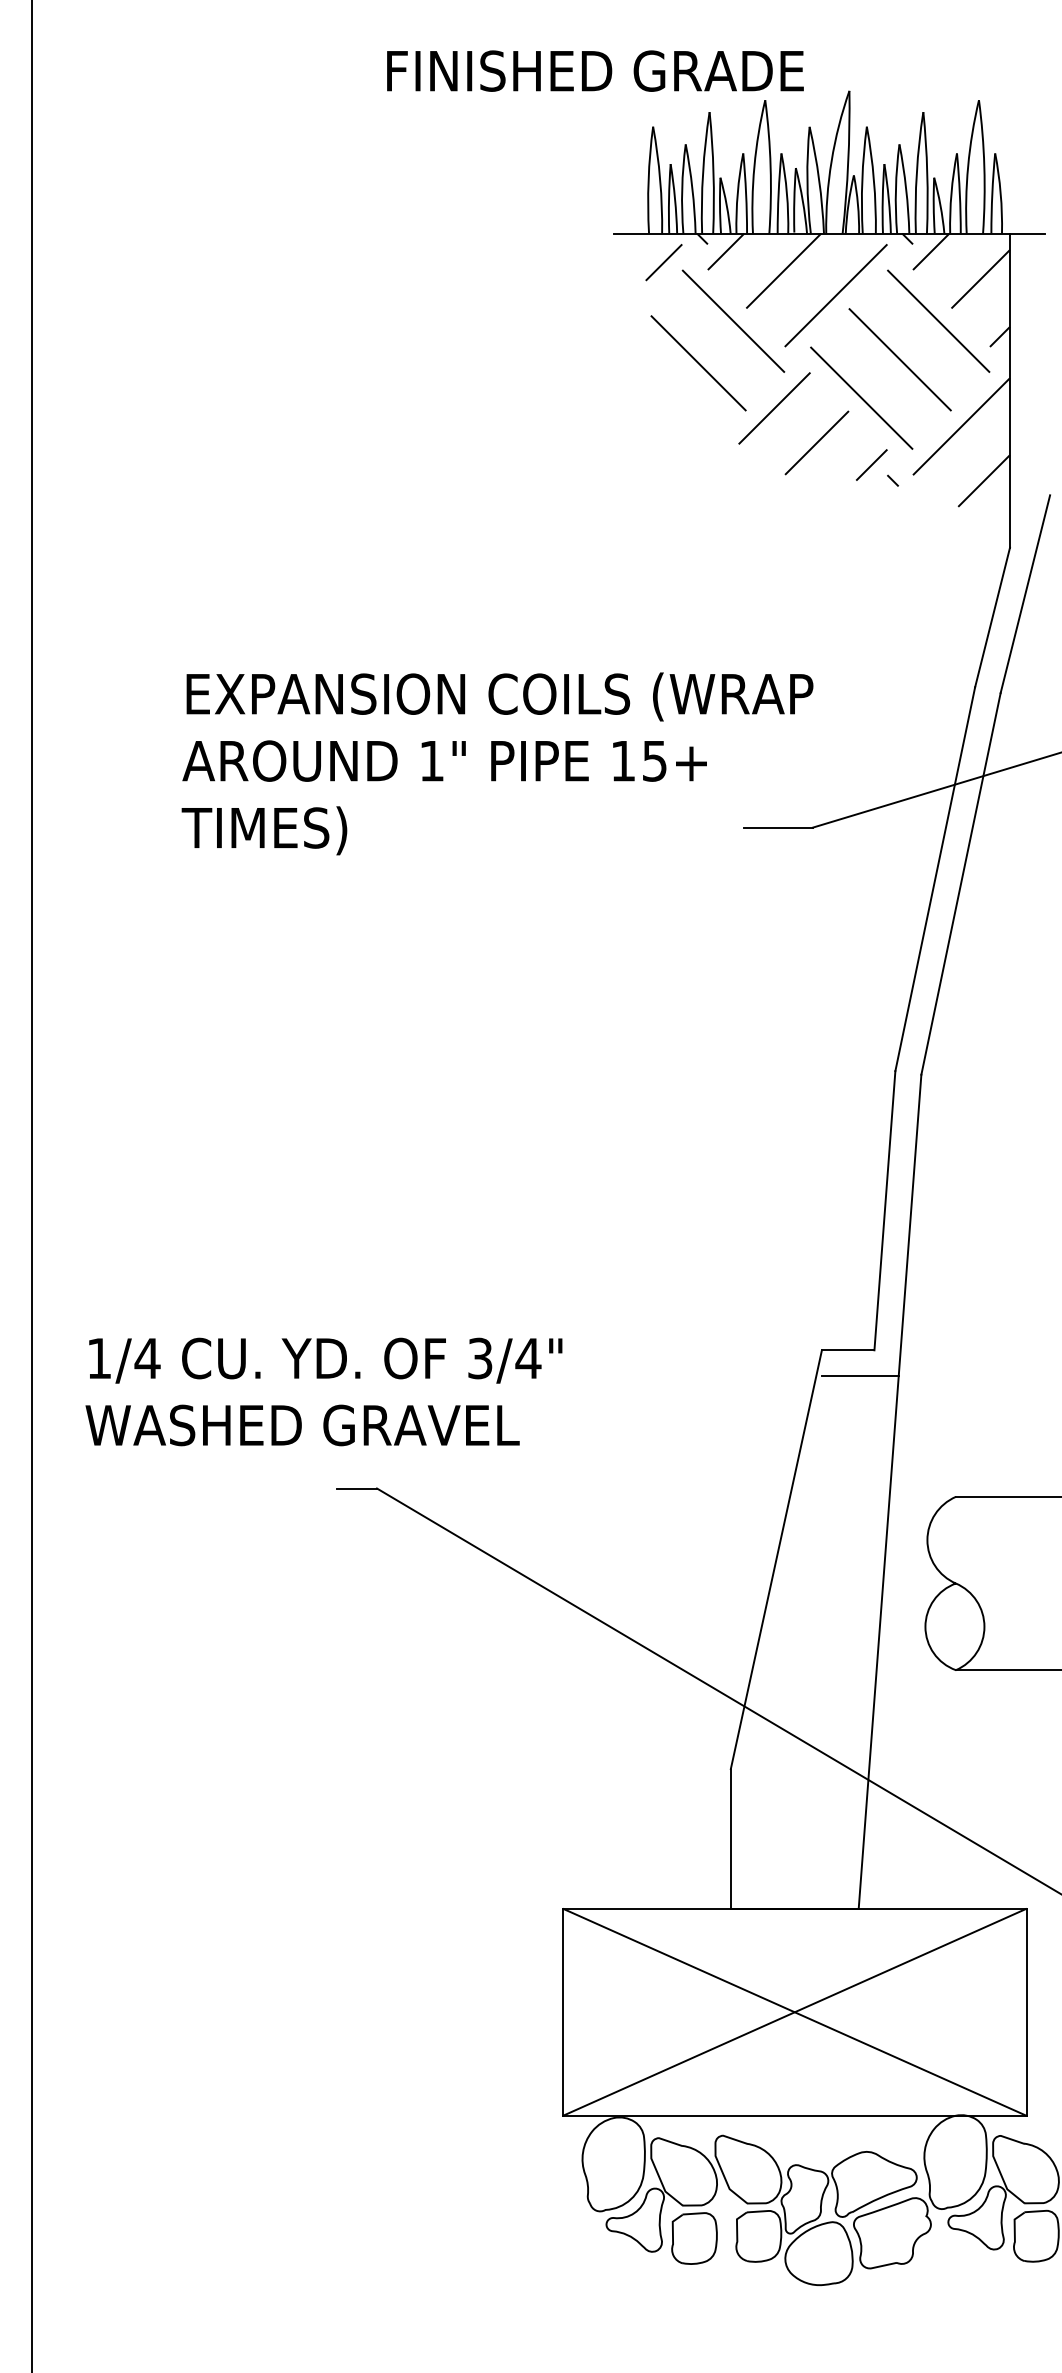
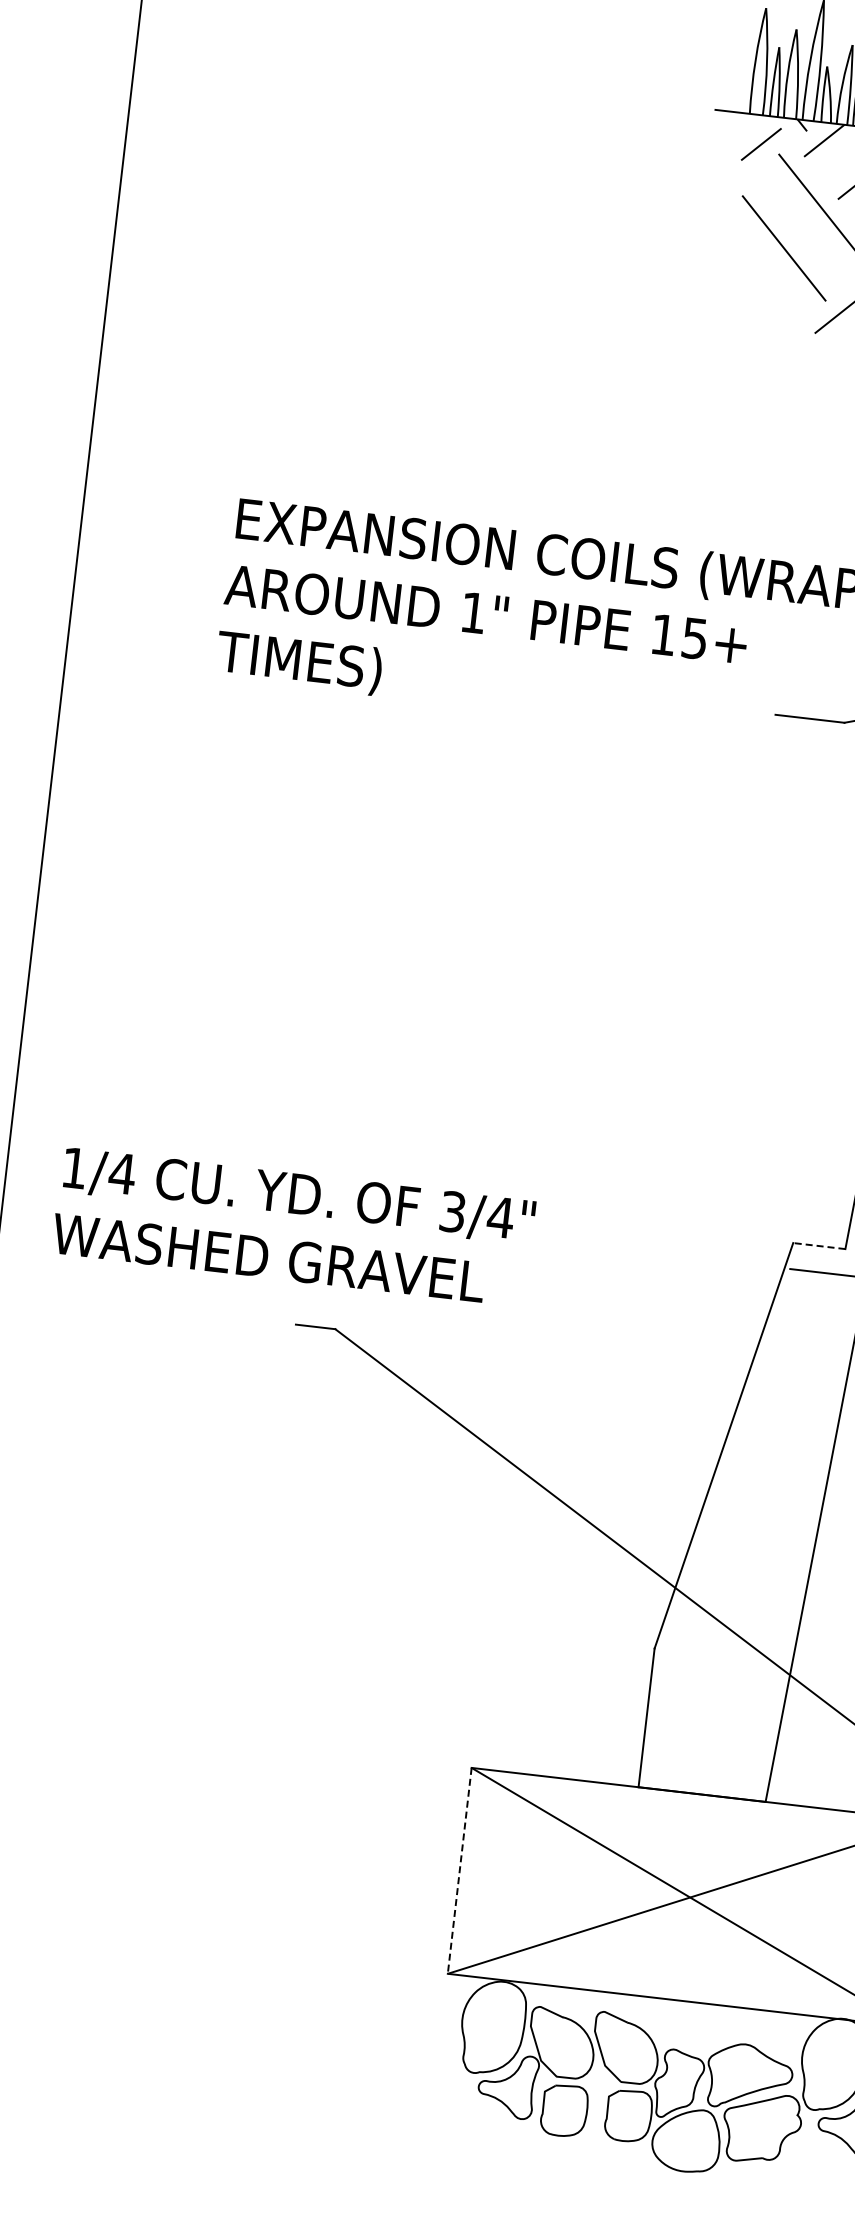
line: (847, 1350) -> (818, 1246), solid -> dashed
line: (562, 2012) -> (459, 1871), solid -> dashed

